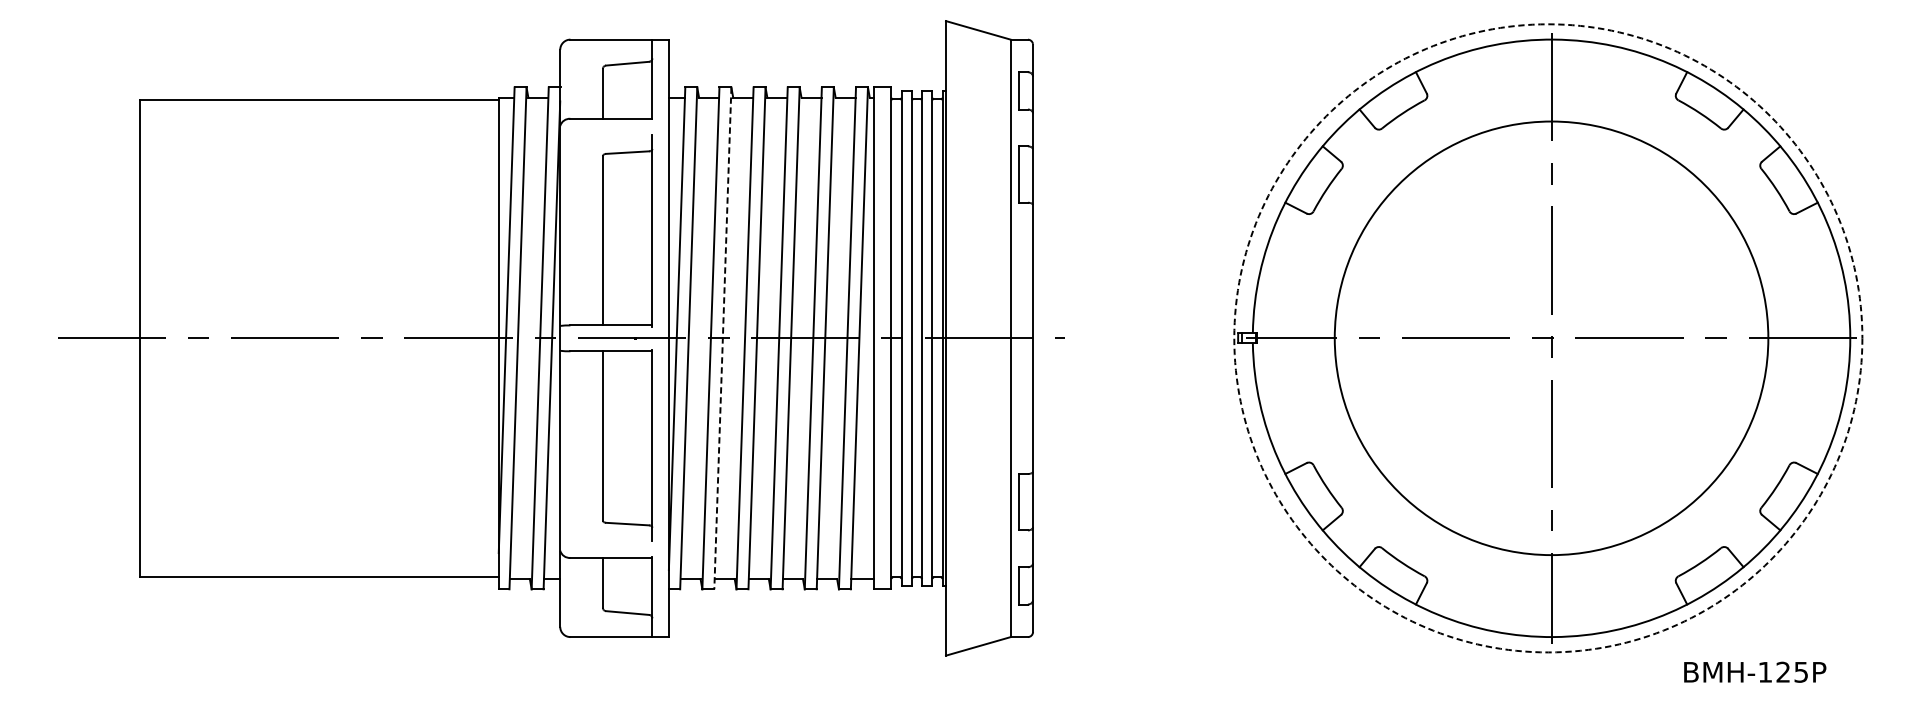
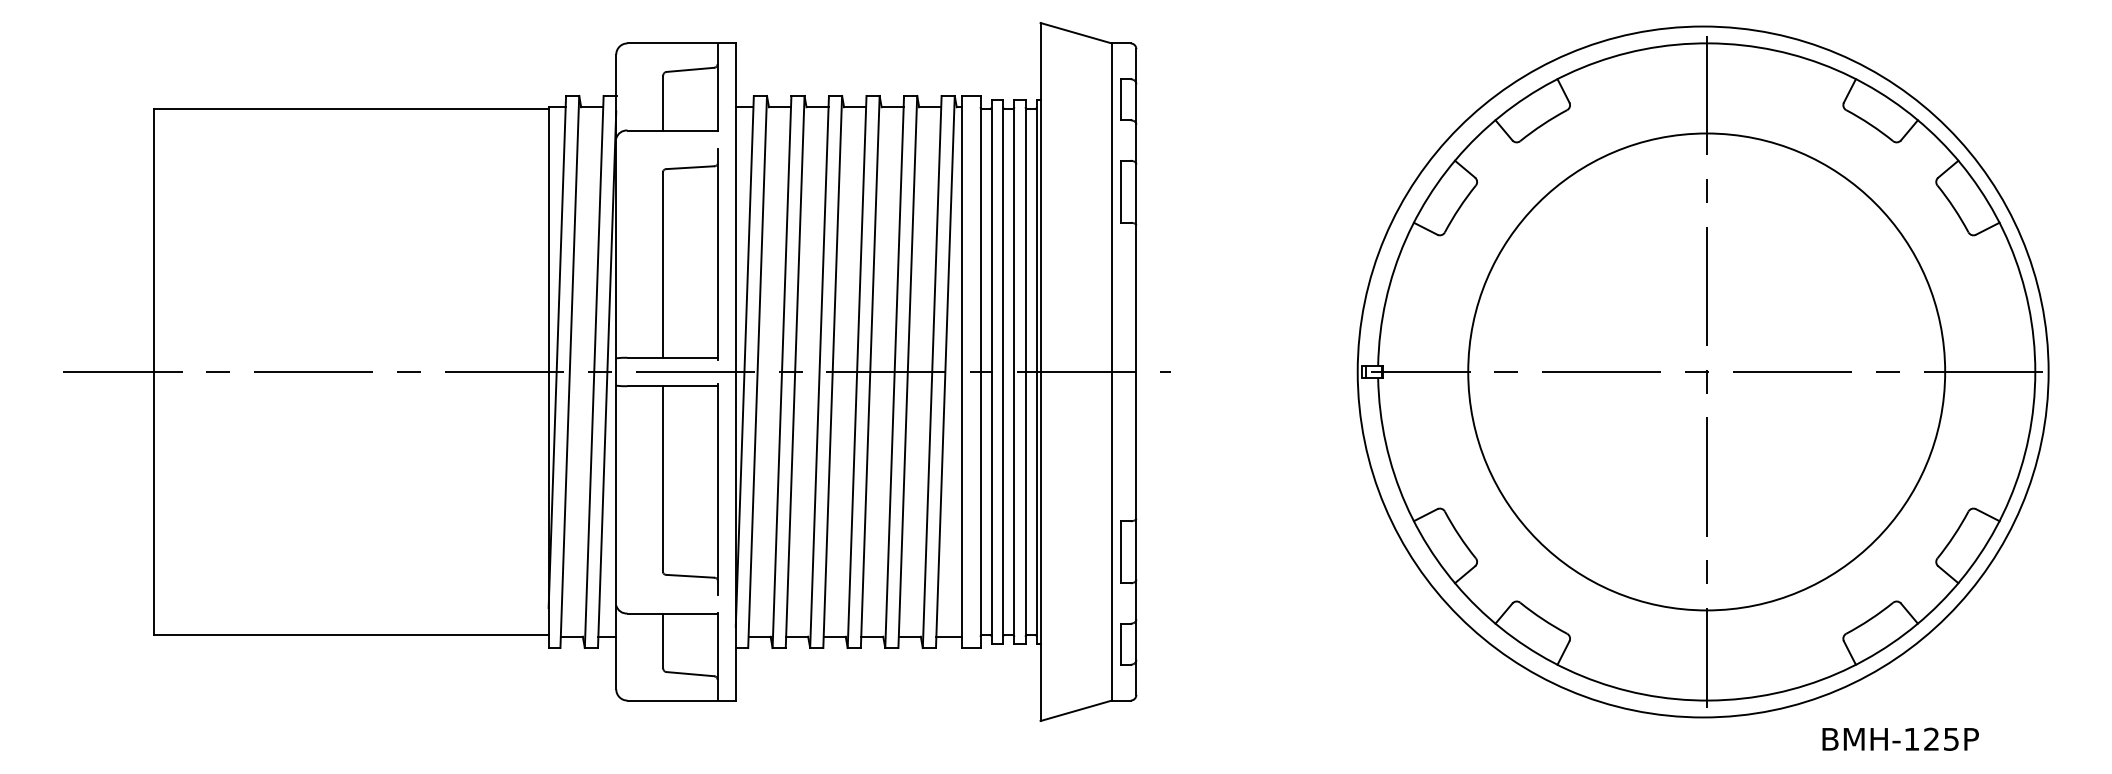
circle: (1547, 337) -> (1702, 371), dashed -> solid
line: (723, 338) -> (795, 372), dashed -> solid
text: (1755, 671) -> (1900, 738), moved

